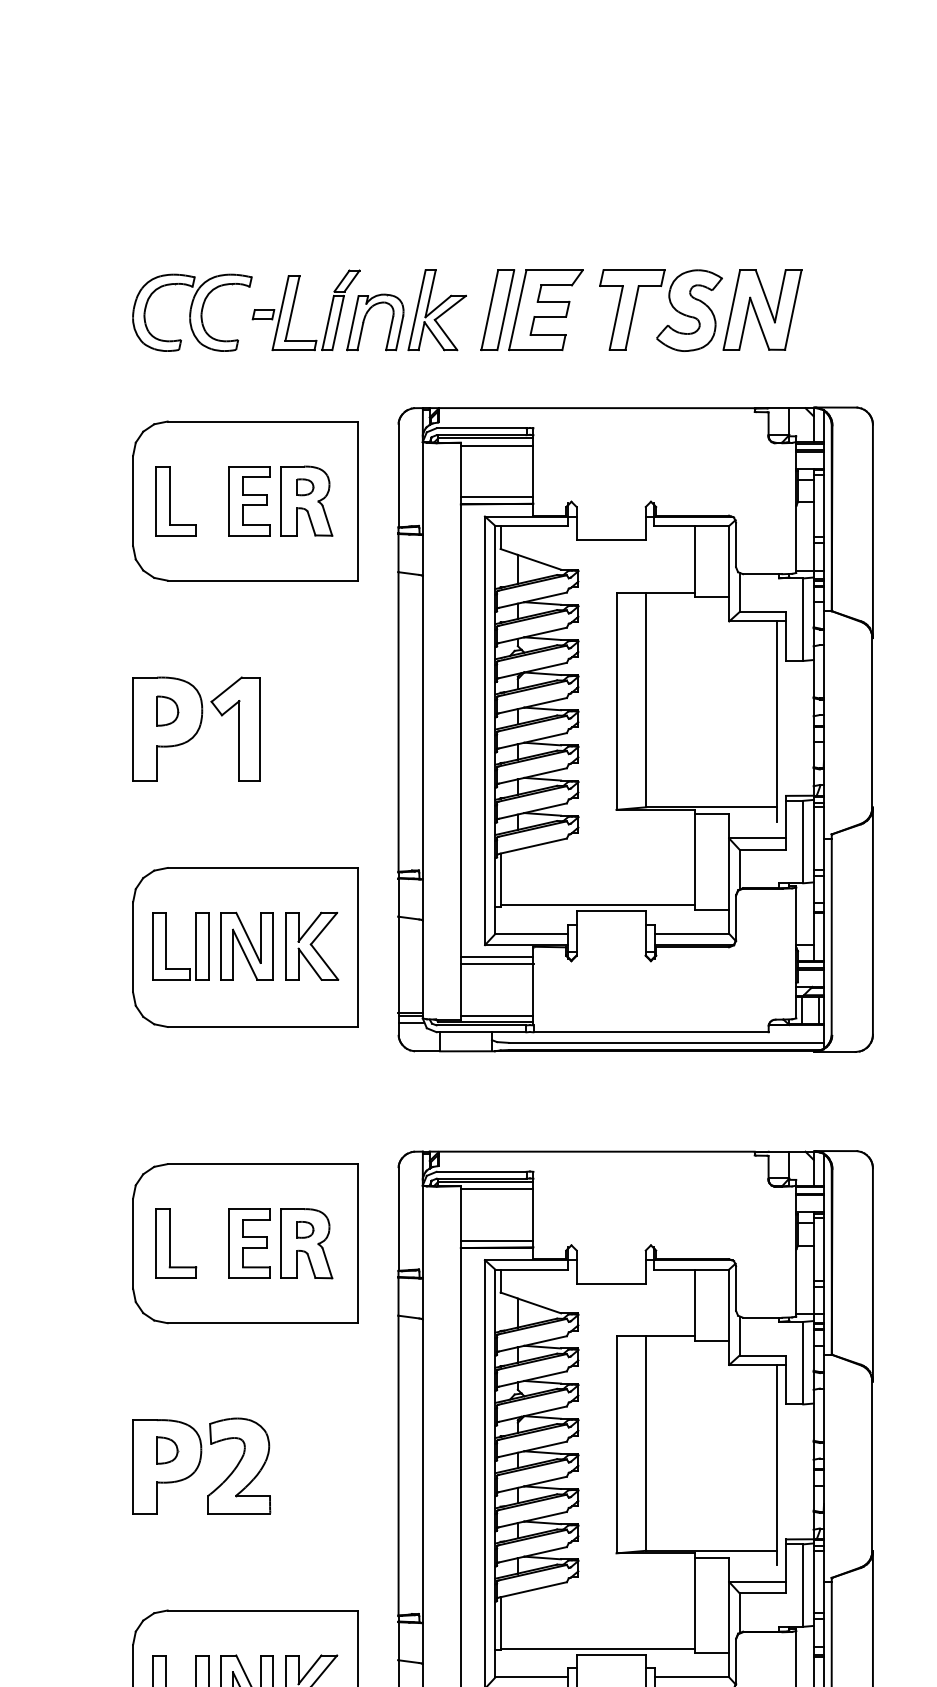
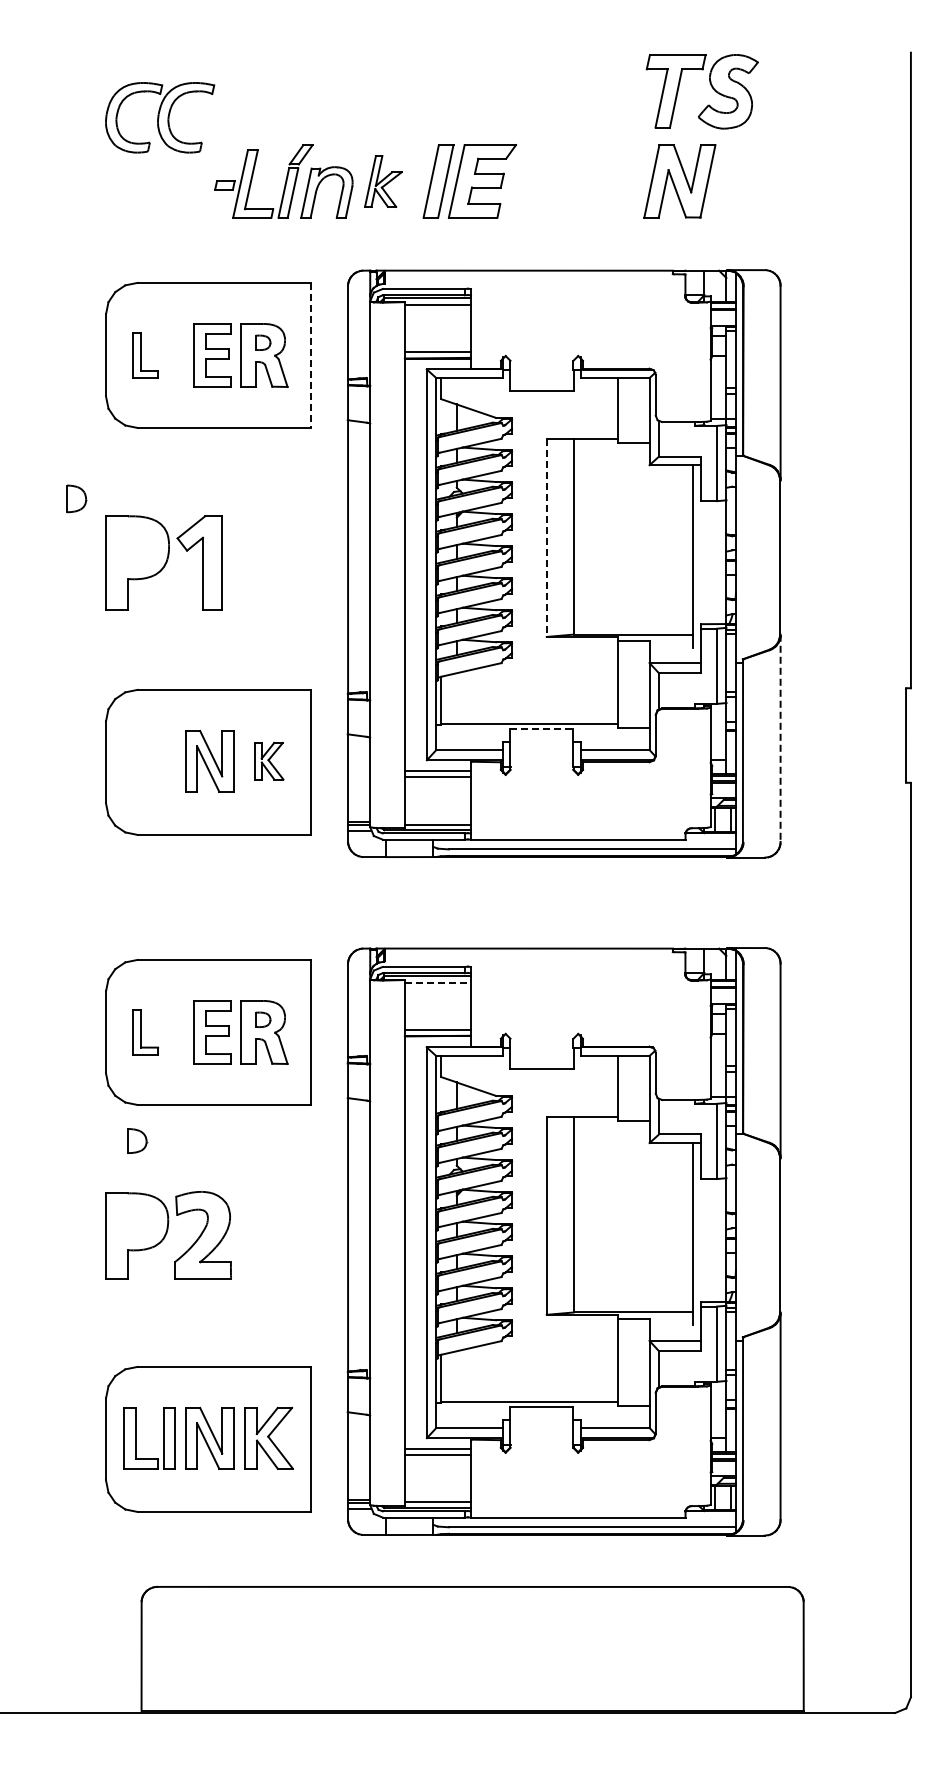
part: (671, 305) -> (711, 87), moved
part: (437, 310) -> (383, 181), size x0.7
part: (192, 312) -> (160, 117), moved
part: (176, 501) -> (145, 355), size x0.7
line: (357, 501) -> (310, 355), solid -> dashed
line: (616, 701) -> (546, 538), solid -> dashed
part: (167, 710) -> (76, 498), moved
line: (610, 911) -> (541, 729), solid -> dashed
line: (872, 921) -> (780, 738), solid -> dashed
part: (311, 945) -> (268, 760), size x0.6
part: (166, 946) -> (136, 761), removed
line: (497, 1188) -> (438, 982), solid -> dashed
part: (176, 1243) -> (145, 1032), size x0.7
part: (167, 1449) -> (137, 1140), moved

